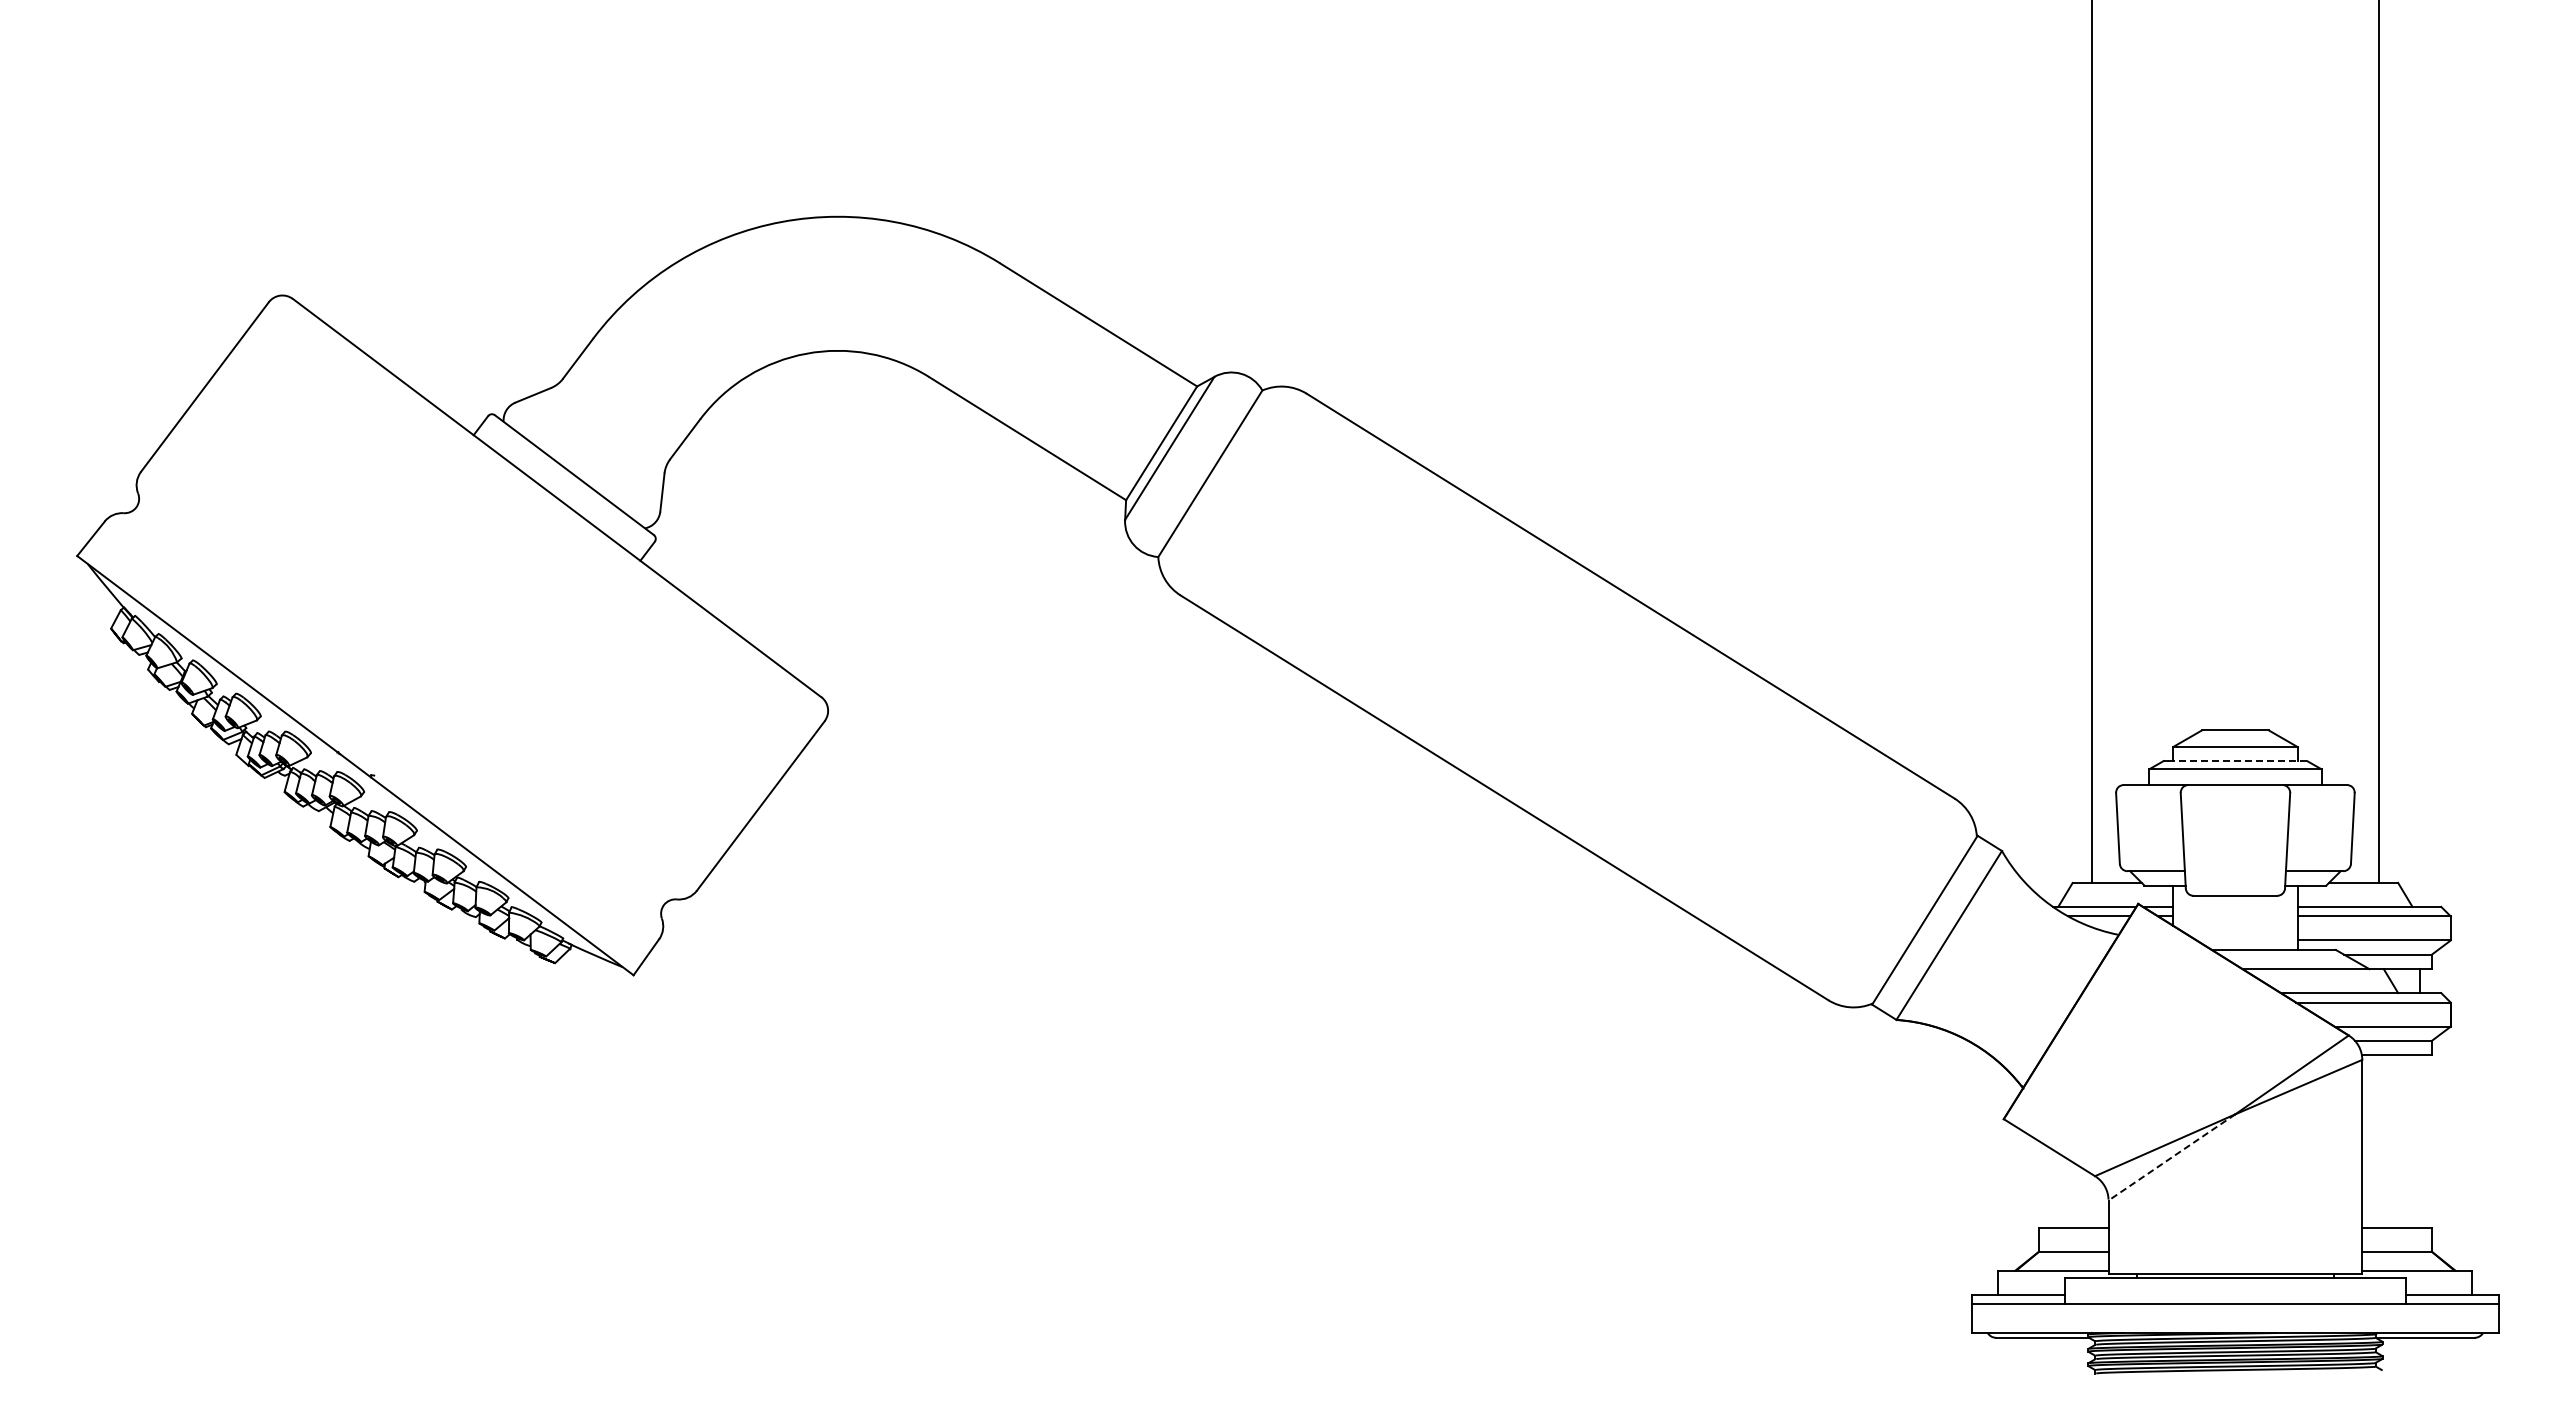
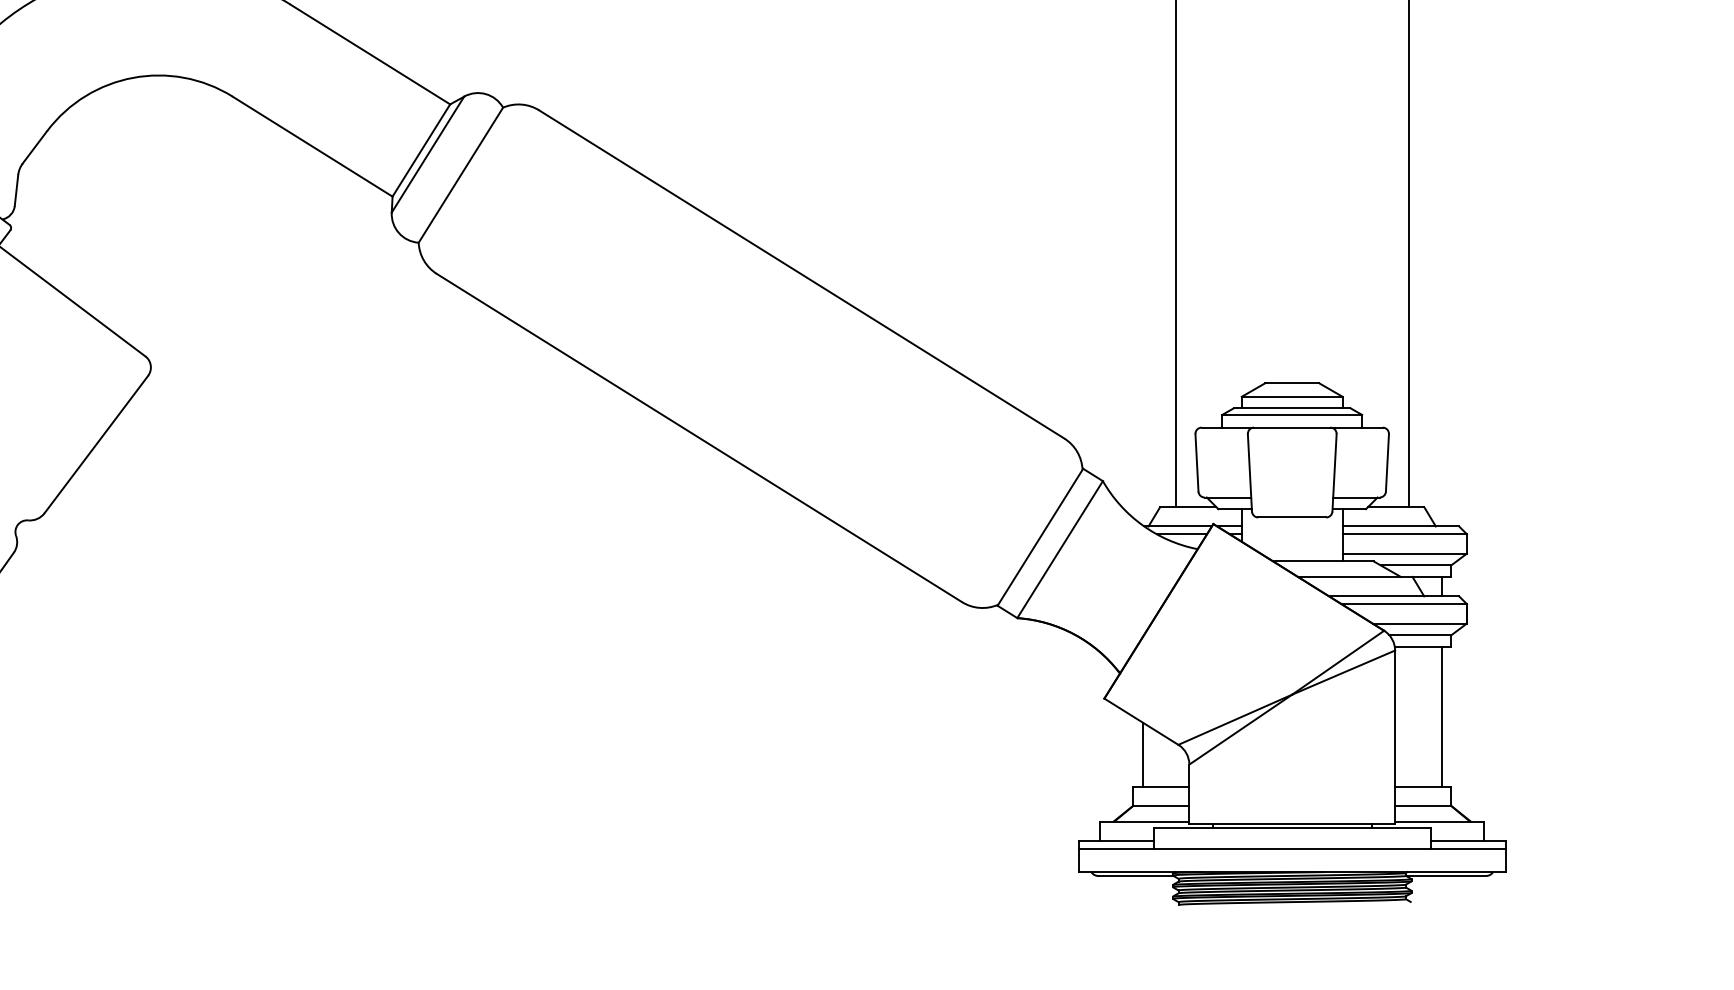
line: (2237, 761) -> (1293, 408), dashed -> solid
line: (2419, 1141) -> (1441, 716), added
line: (2171, 1157) -> (1240, 729), dashed -> solid
line: (2051, 1187) -> (1143, 754), added

